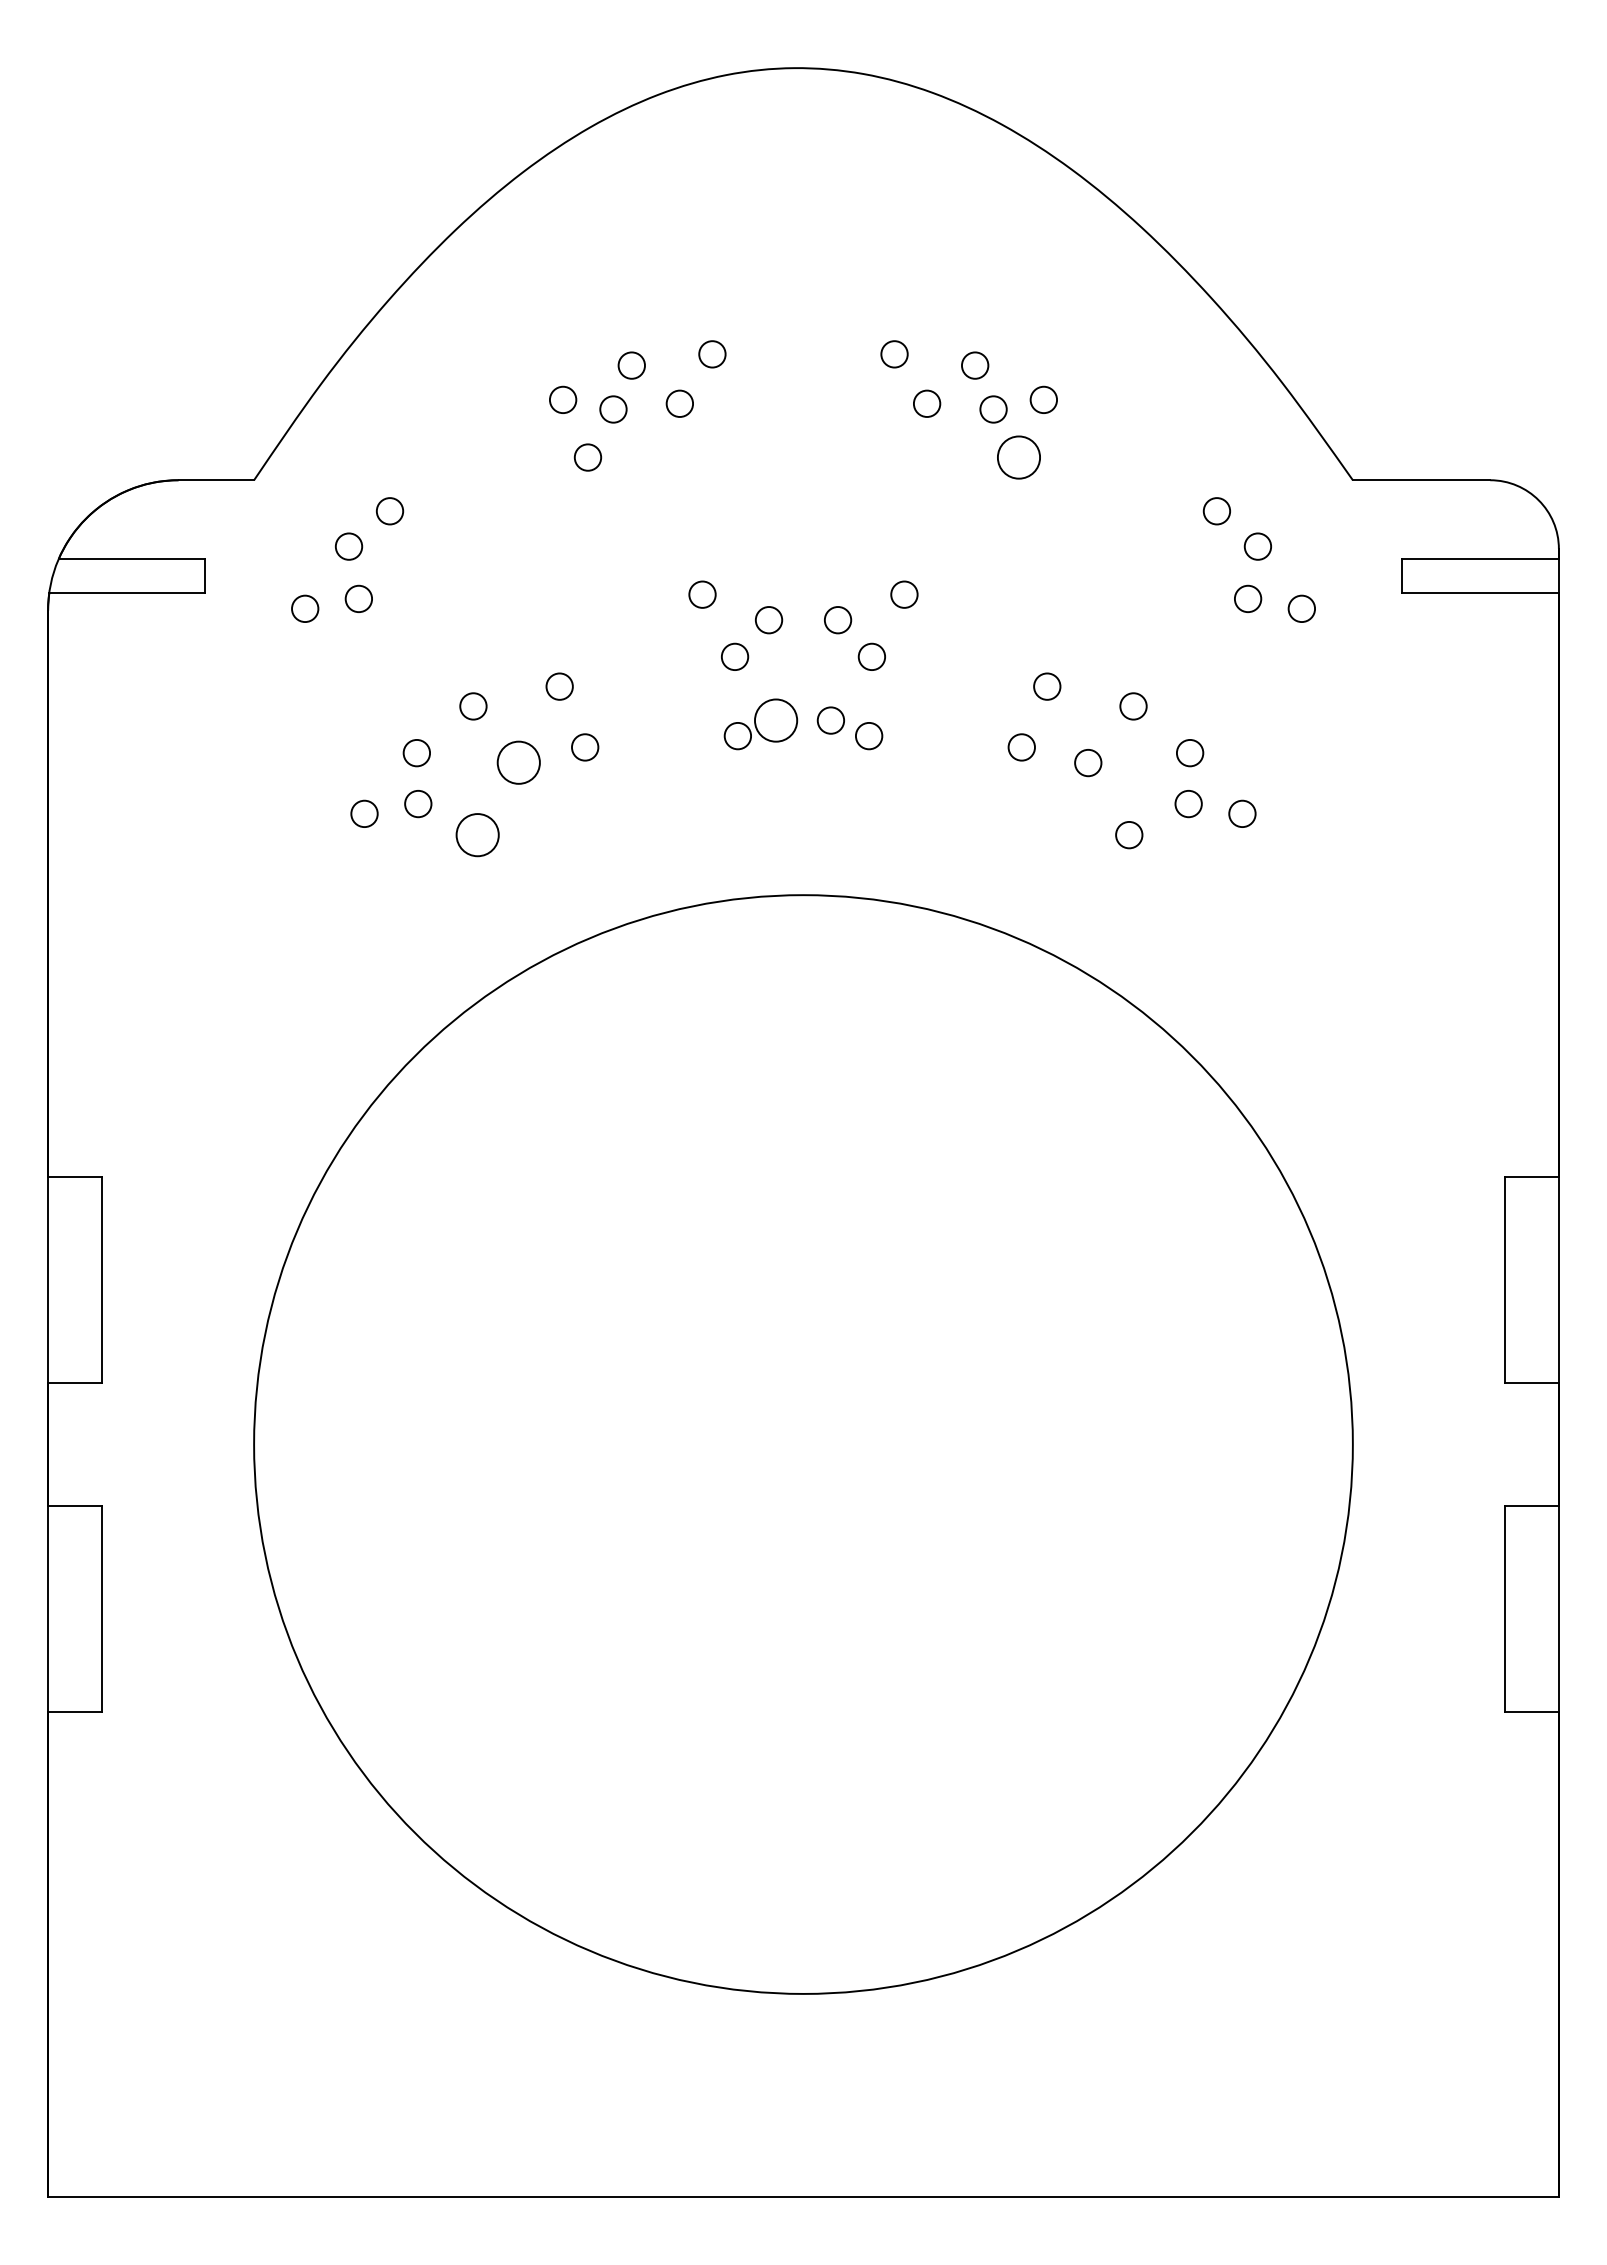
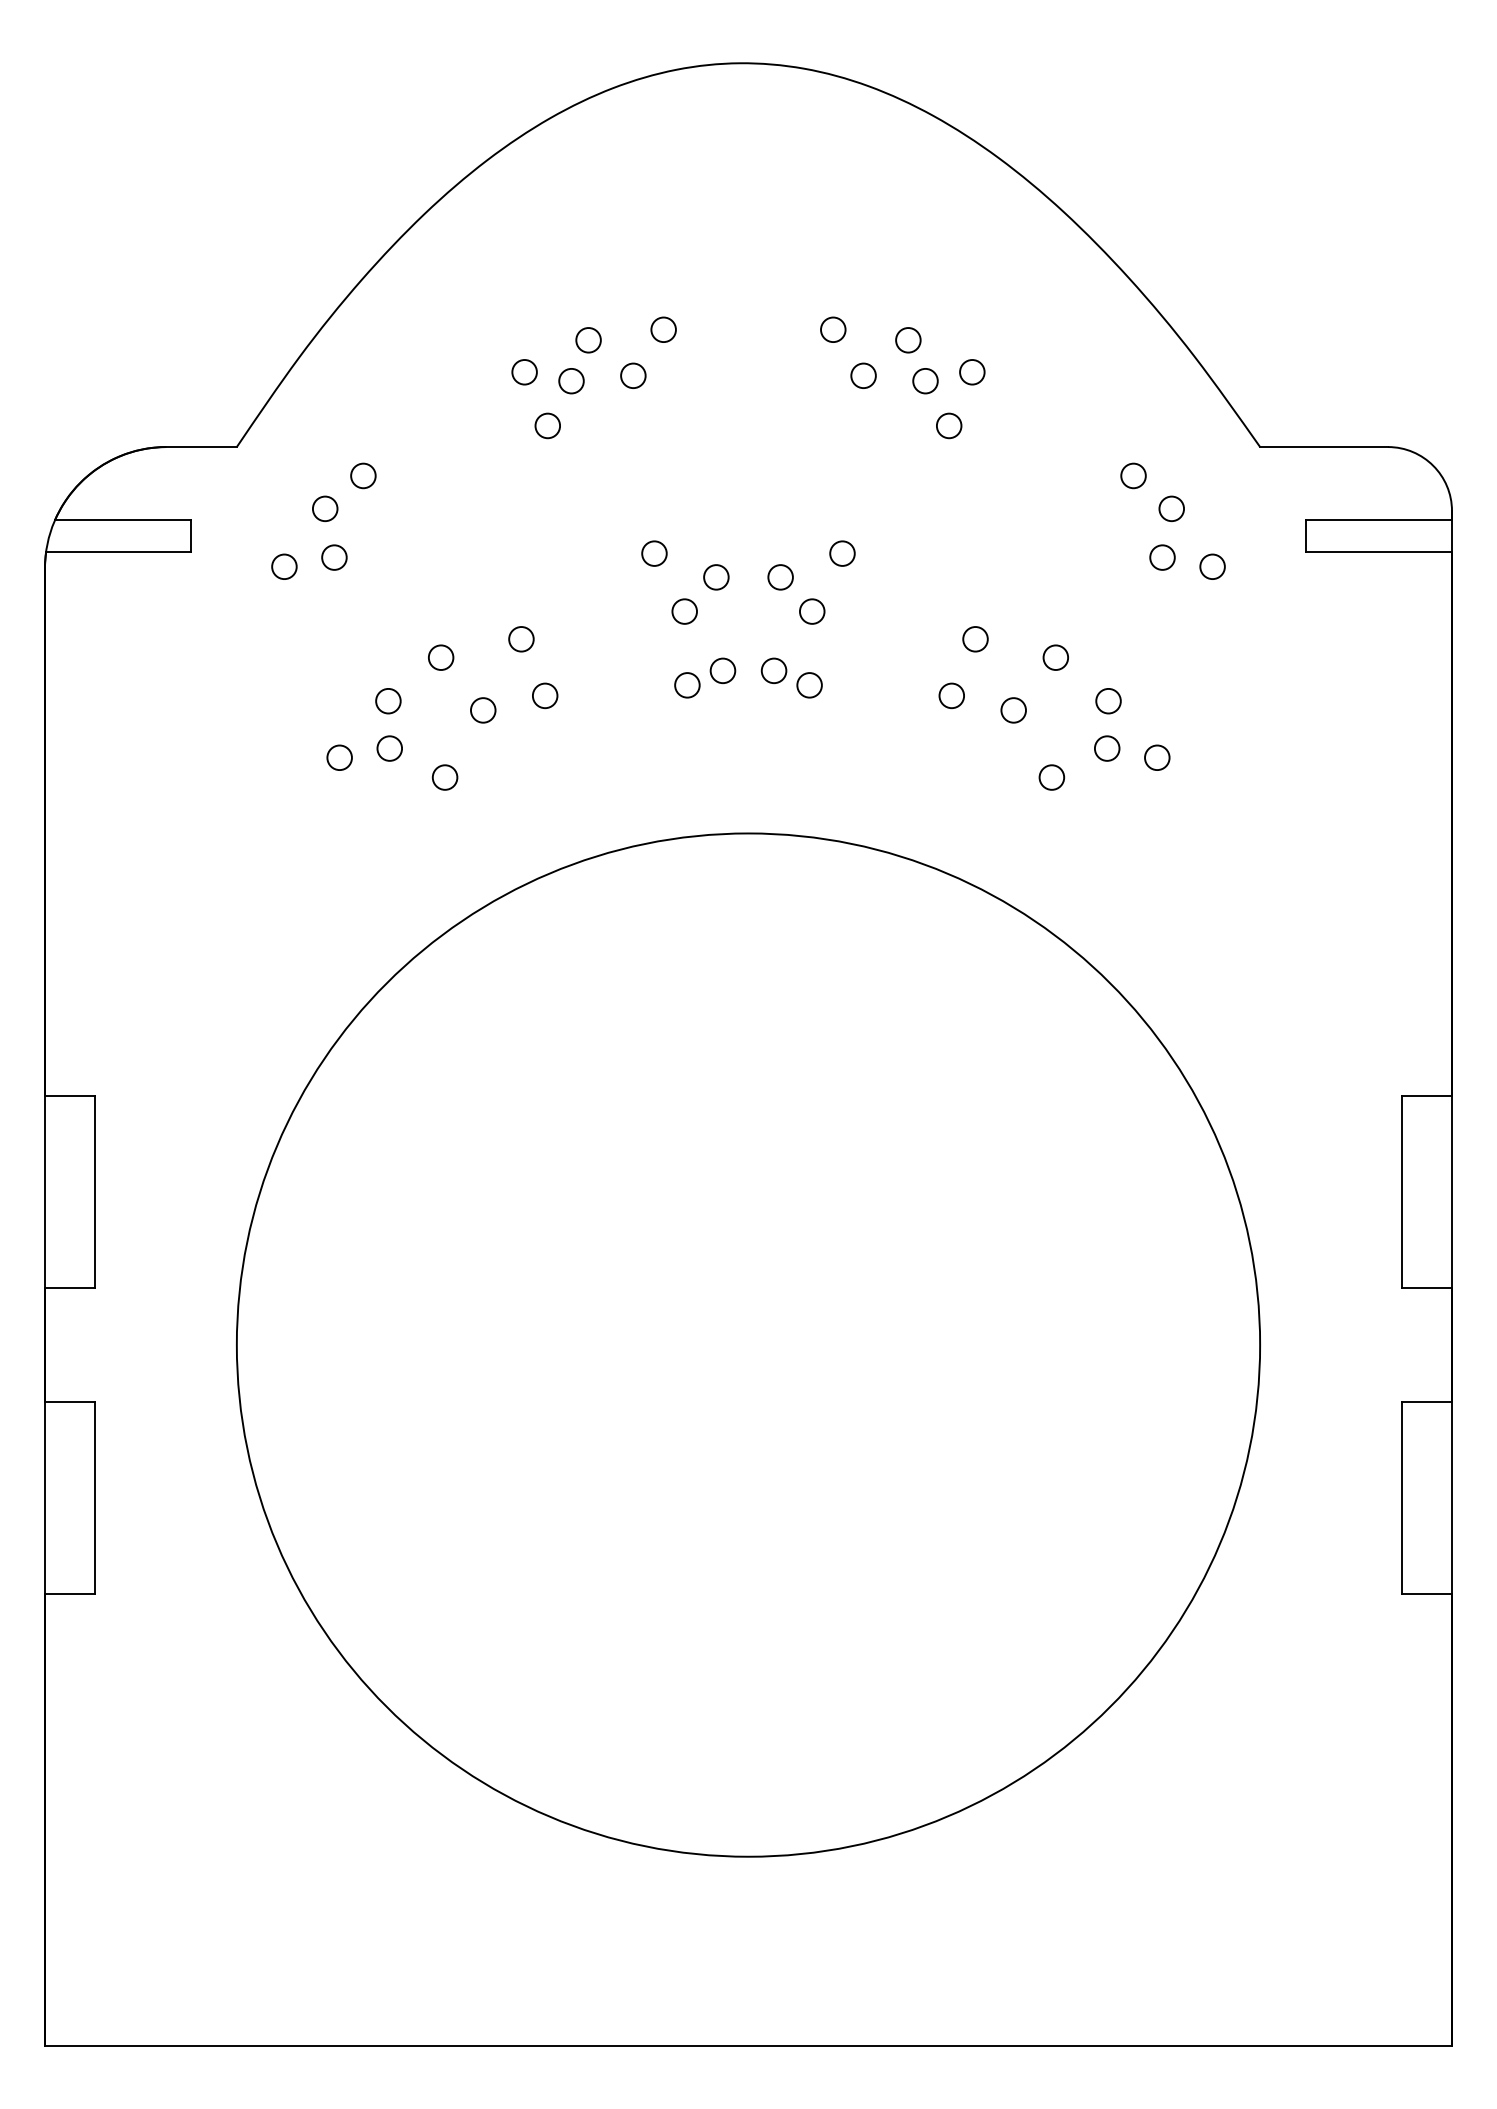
circle: (1018, 457) -> (948, 425), size x0.62
circle: (775, 720) -> (722, 670), size x0.62
circle: (518, 763) -> (483, 710), size x0.62
circle: (477, 834) -> (444, 776), size x0.62

